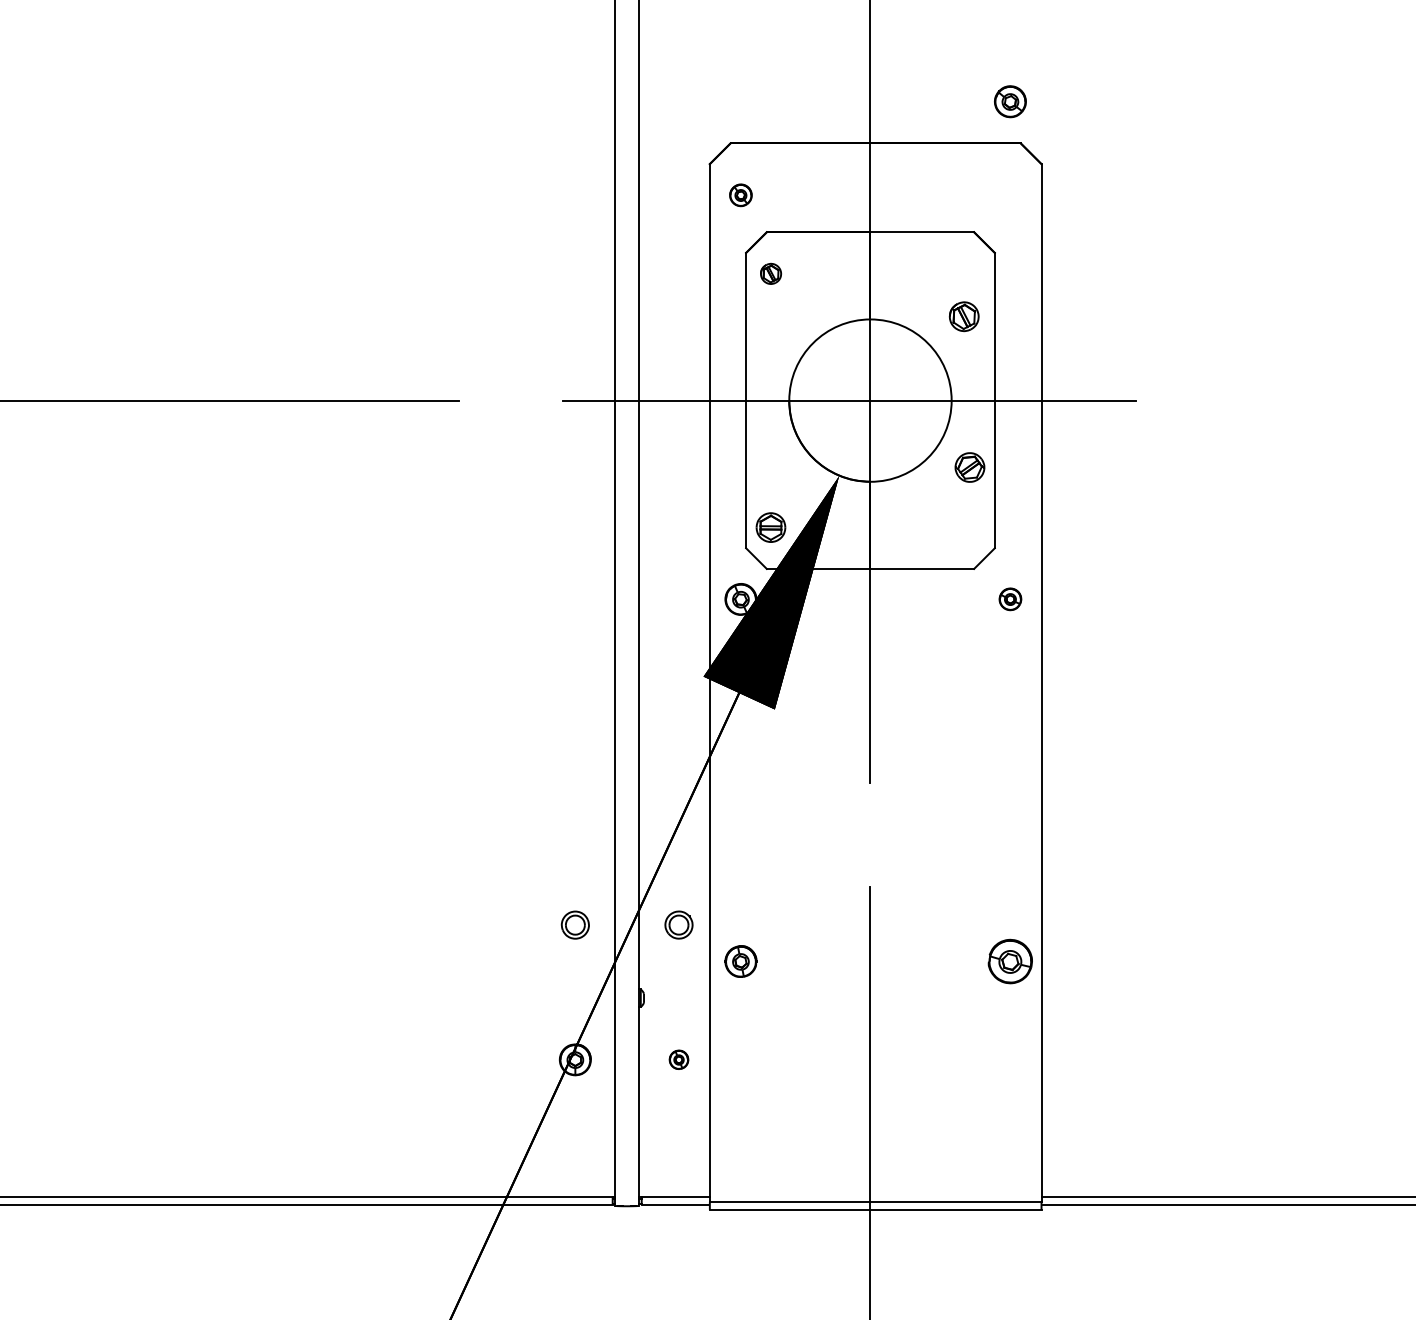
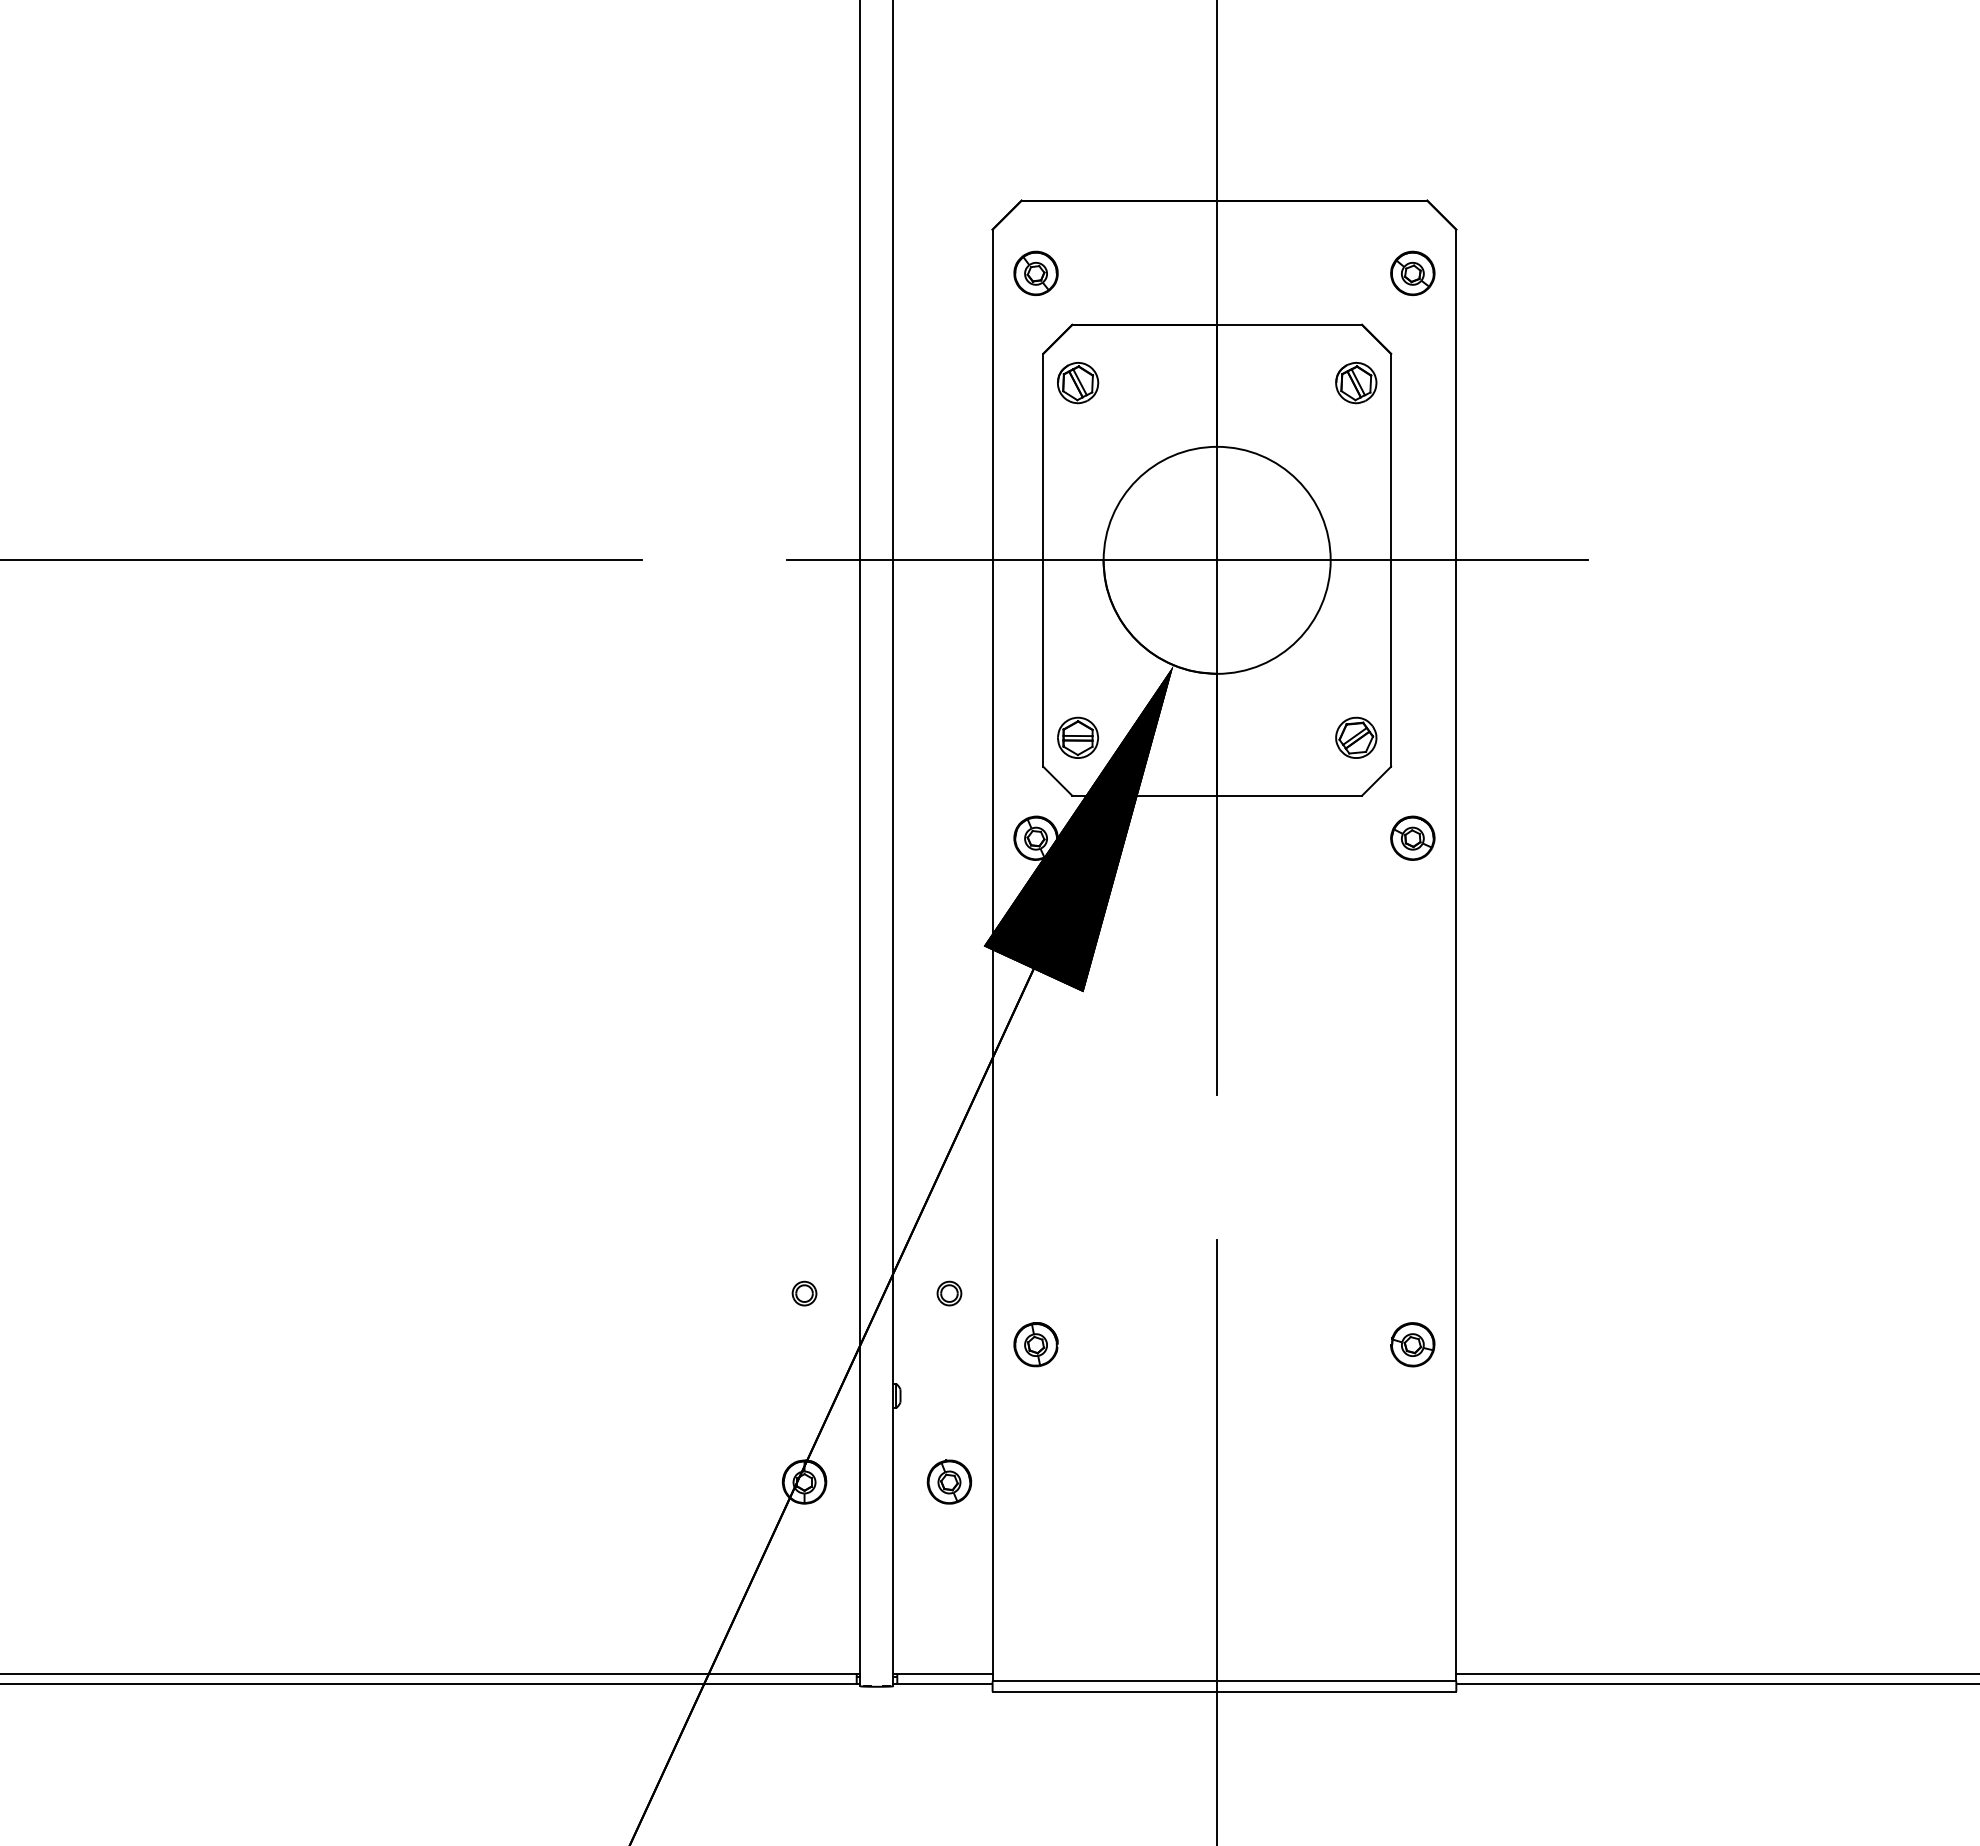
part: (1010, 101) -> (1412, 273), moved
part: (740, 194) -> (1035, 272), size x1.43
part: (771, 274) -> (1078, 383), size x1.43
part: (964, 316) -> (1356, 382), moved
part: (970, 467) -> (1356, 737), moved
part: (1010, 598) -> (1412, 837), size x1.43
part: (575, 924) -> (804, 1293), size x0.62
part: (679, 924) -> (949, 1293), size x0.62
part: (1010, 961) -> (1412, 1344), size x0.71
part: (679, 1059) -> (949, 1481), size x1.67

